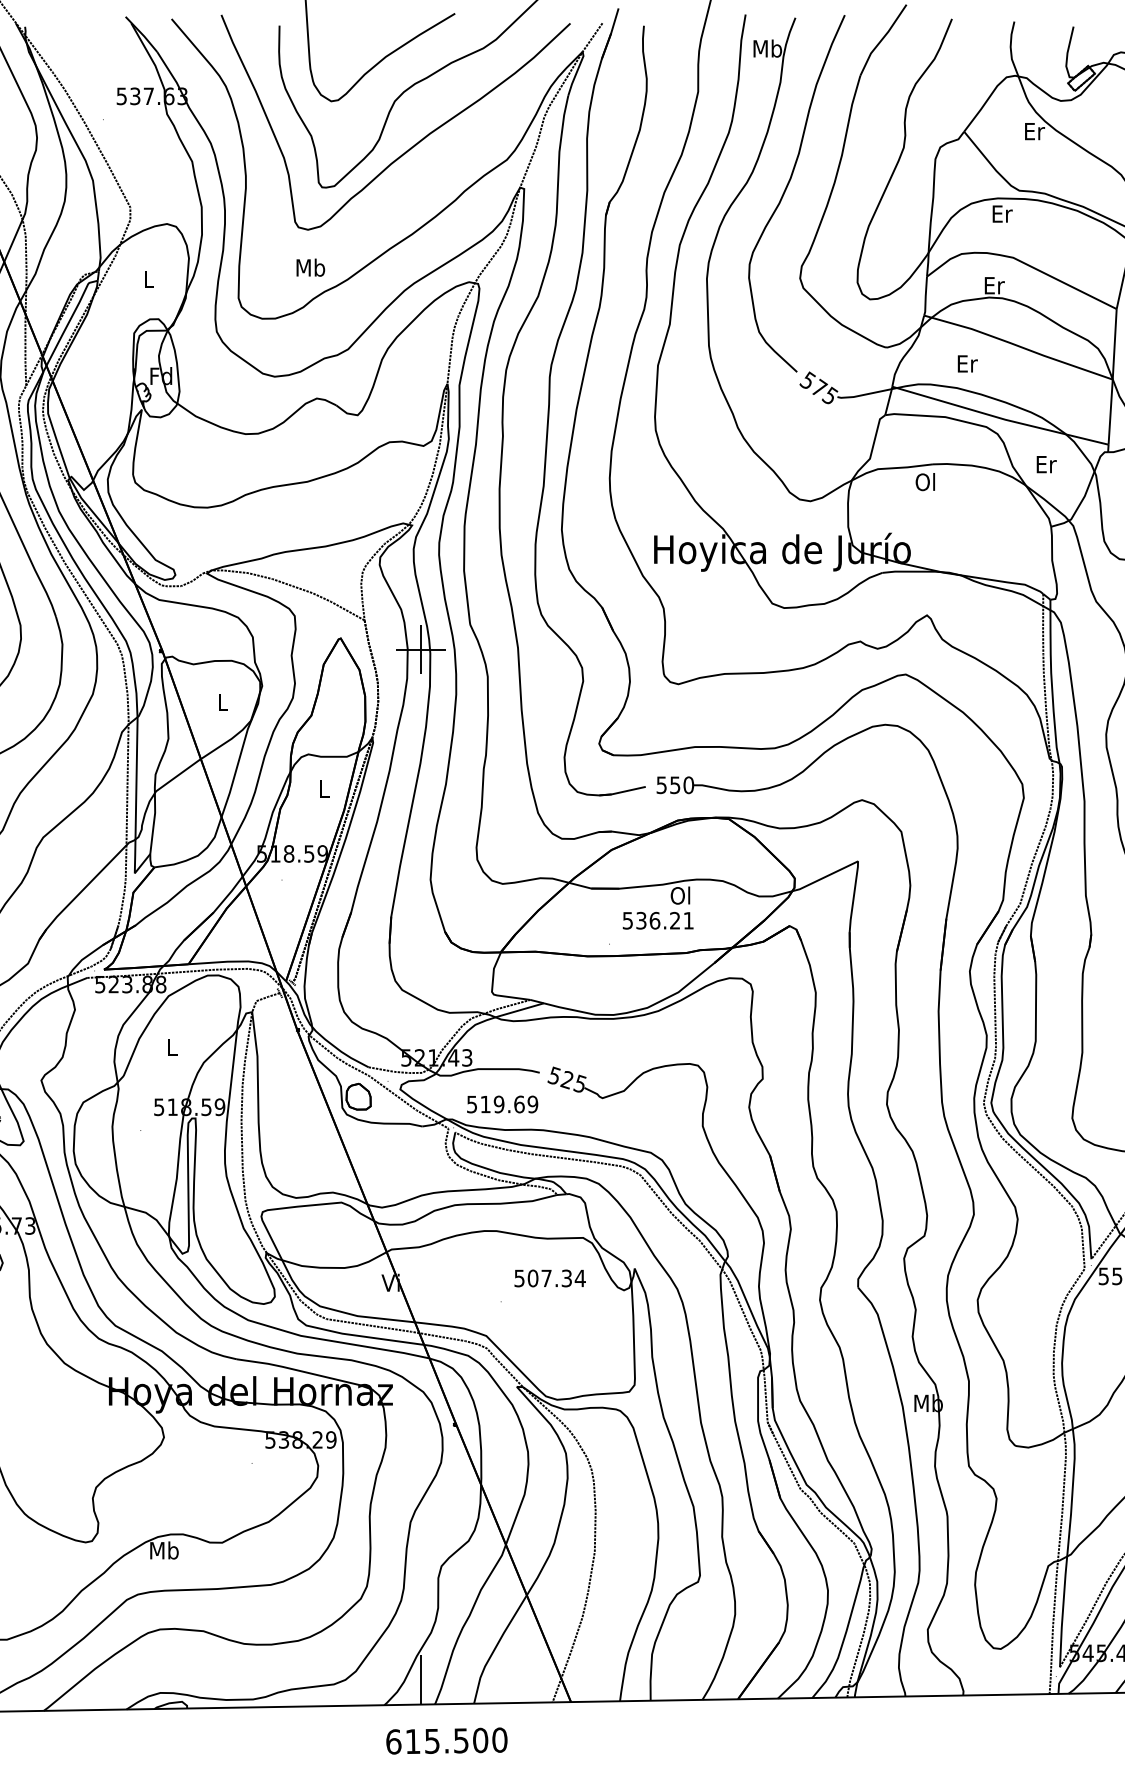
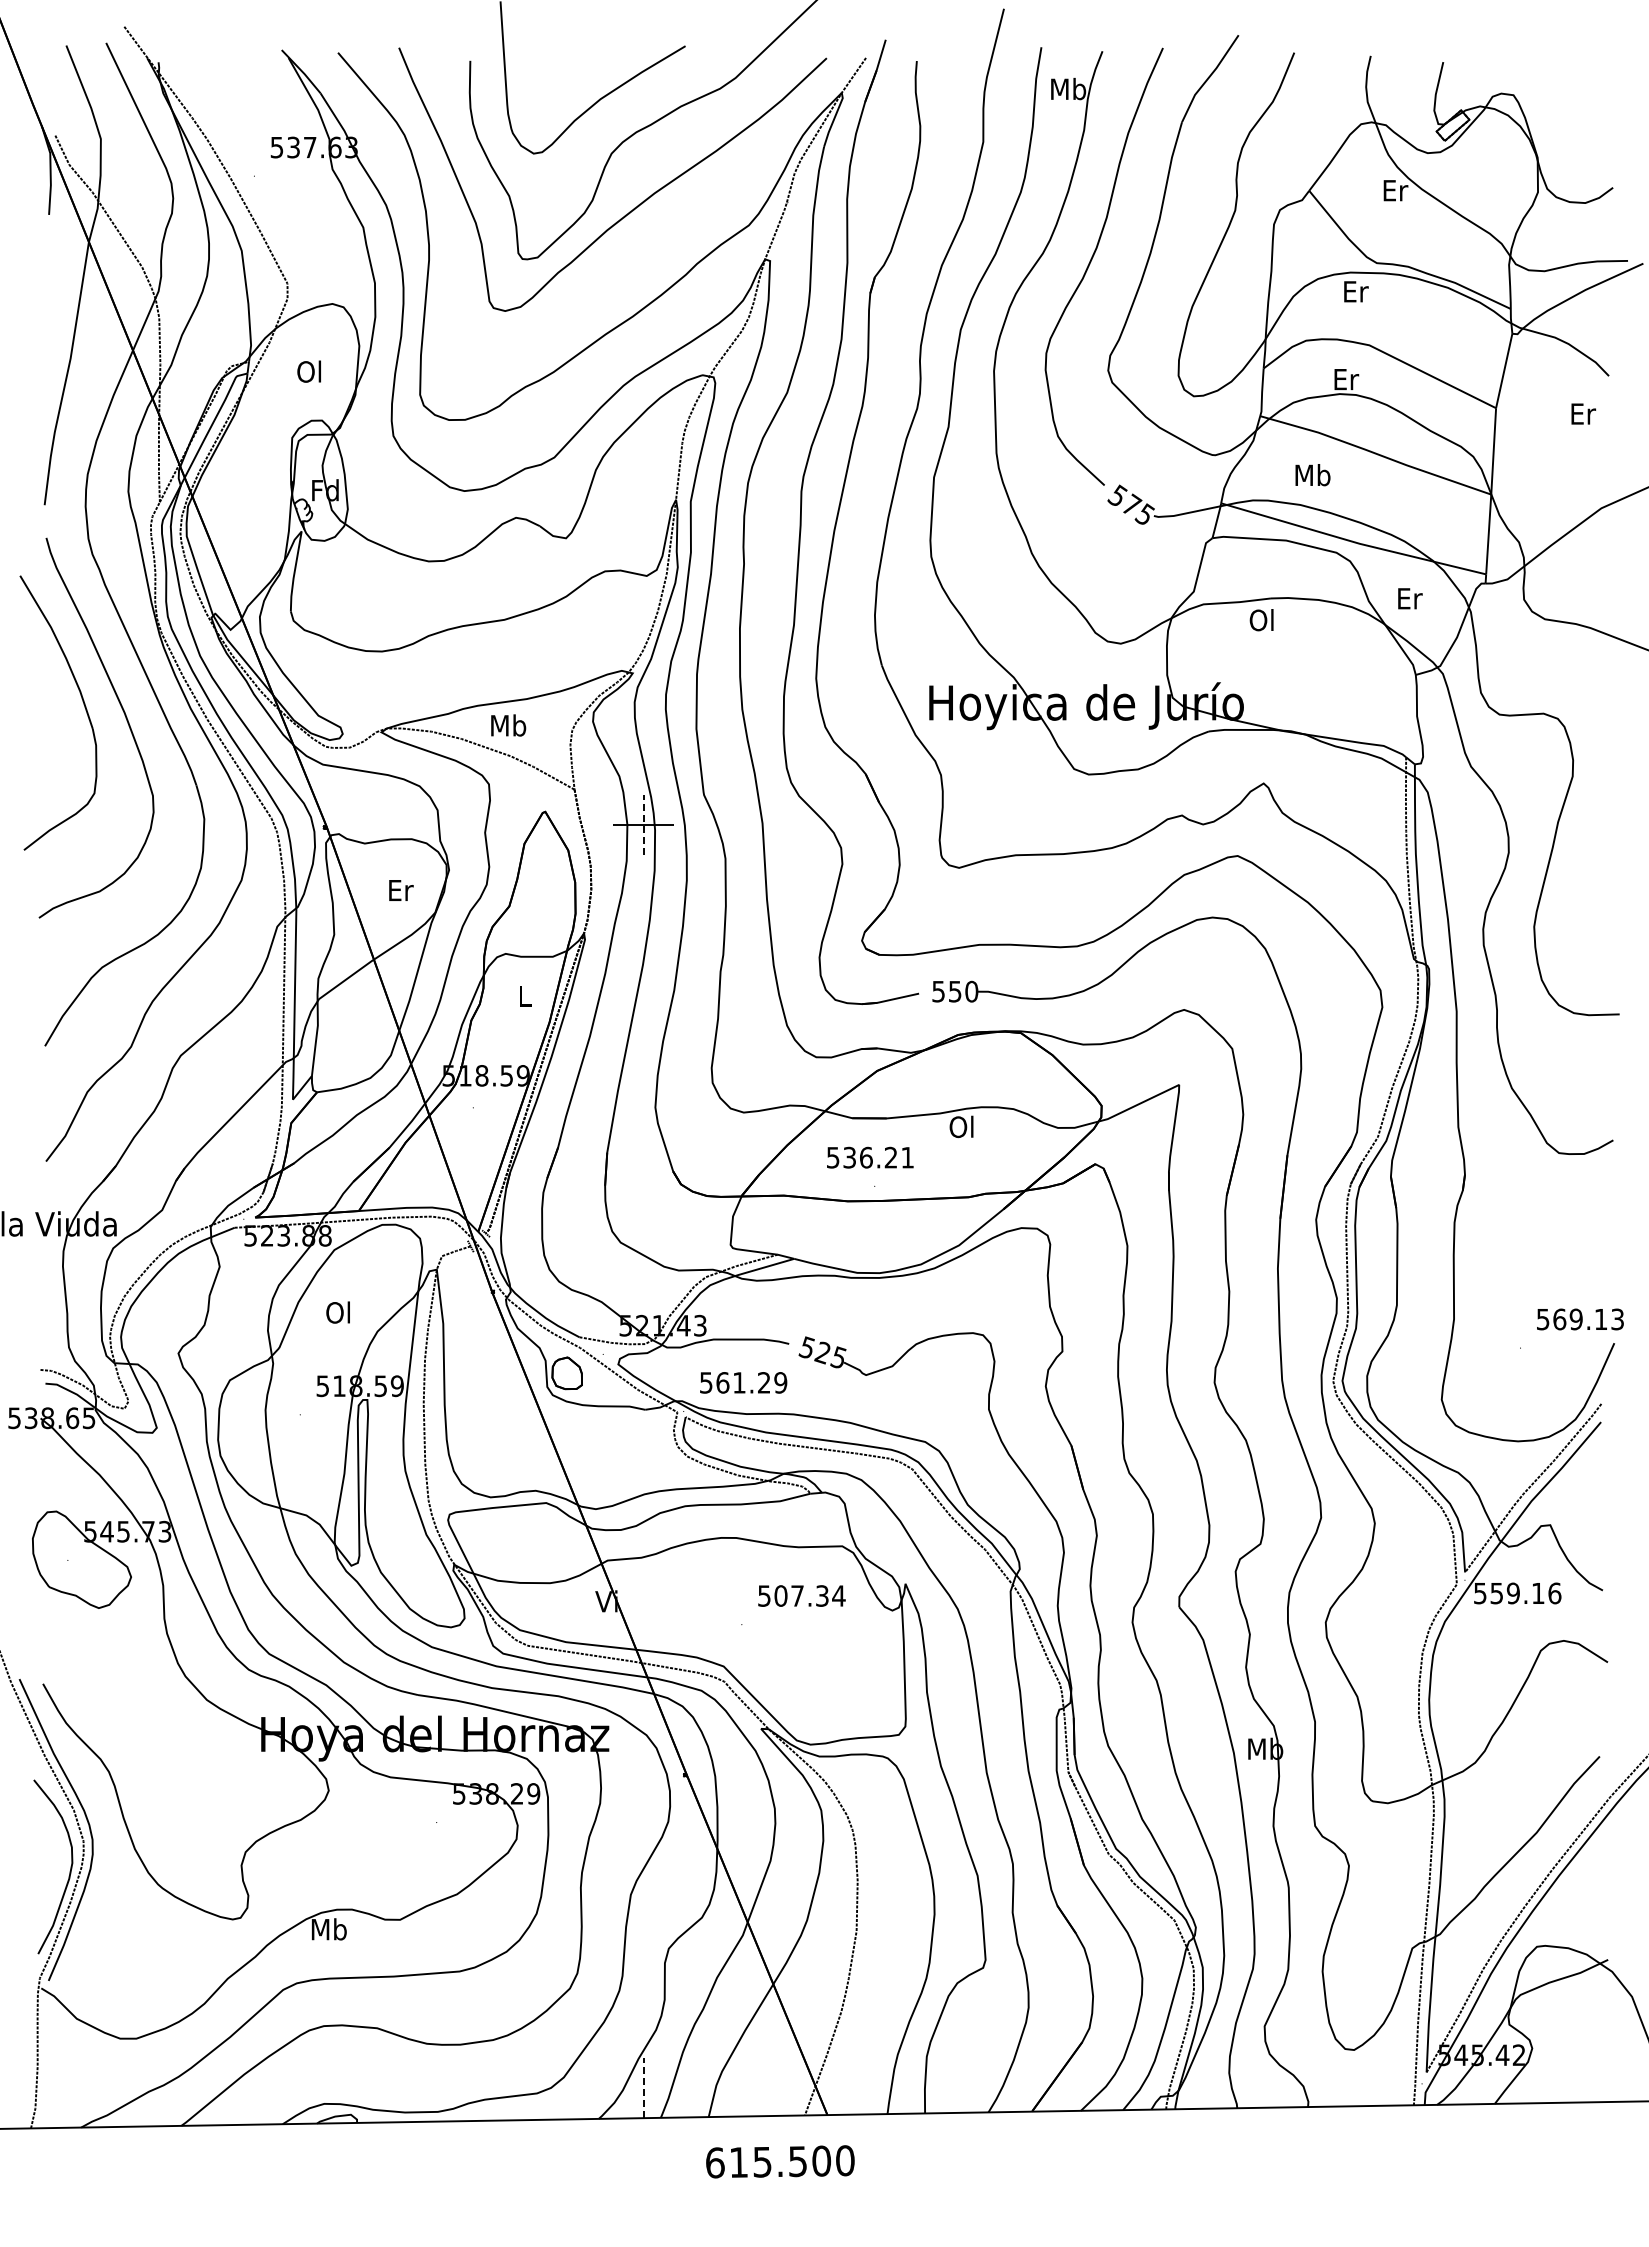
text: (310, 267) -> (508, 725), moved
text: (148, 279) -> (309, 371), L -> Ol
text: (966, 364) -> (1312, 475), Er -> Mb
line: (420, 648) -> (643, 824), solid -> dashed
text: (223, 702) -> (401, 890), L -> Er
text: (658, 920) -> (870, 1157), moved
text: (171, 1047) -> (337, 1312), L -> Ol
text: (502, 1104) -> (743, 1382), 519.69 -> 561.29
line: (420, 1679) -> (643, 2087), solid -> dashed
text: (446, 1740) -> (780, 2161), moved

